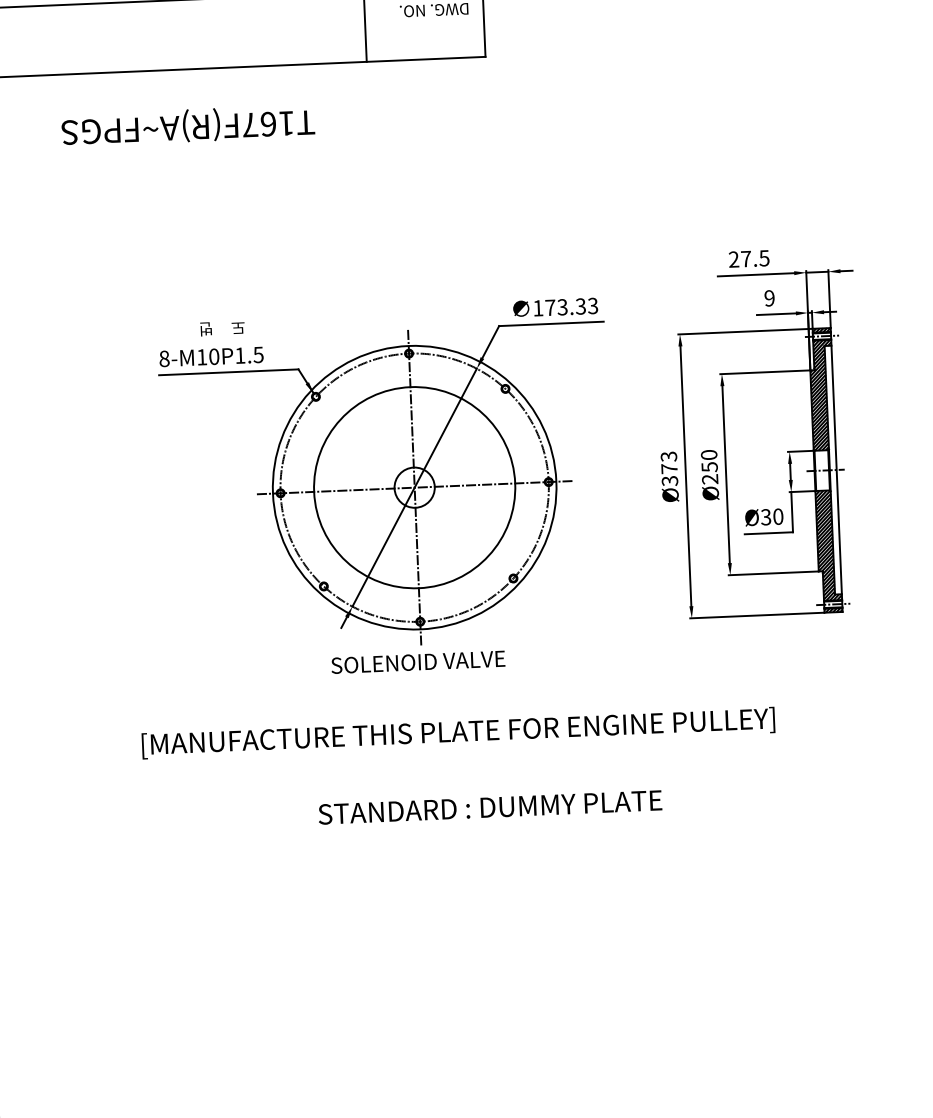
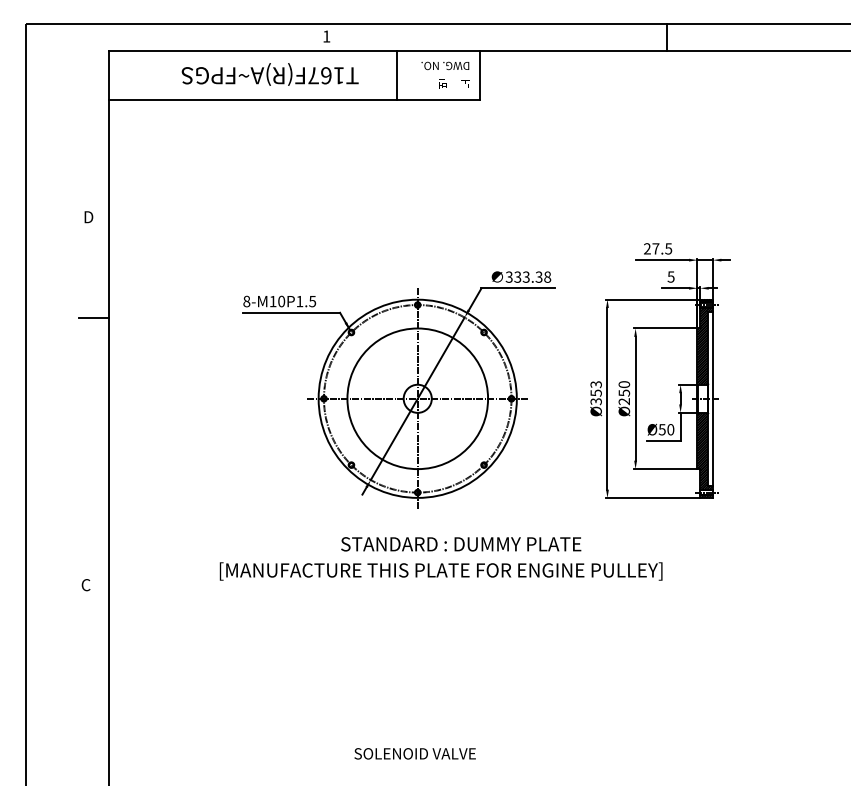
text: (187, 125) -> (269, 74), moved
text: (768, 297) -> (670, 276), 9 -> 5
text: (565, 306) -> (528, 276), 173.33 -> 333.38
text: (222, 327) -> (454, 83), moved
text: (668, 468) -> (595, 392), Ø373 -> Ø353
text: (766, 516) -> (662, 429), Ø30 -> Ø50
text: (417, 661) -> (414, 753), moved
text: (490, 807) -> (461, 544), moved

